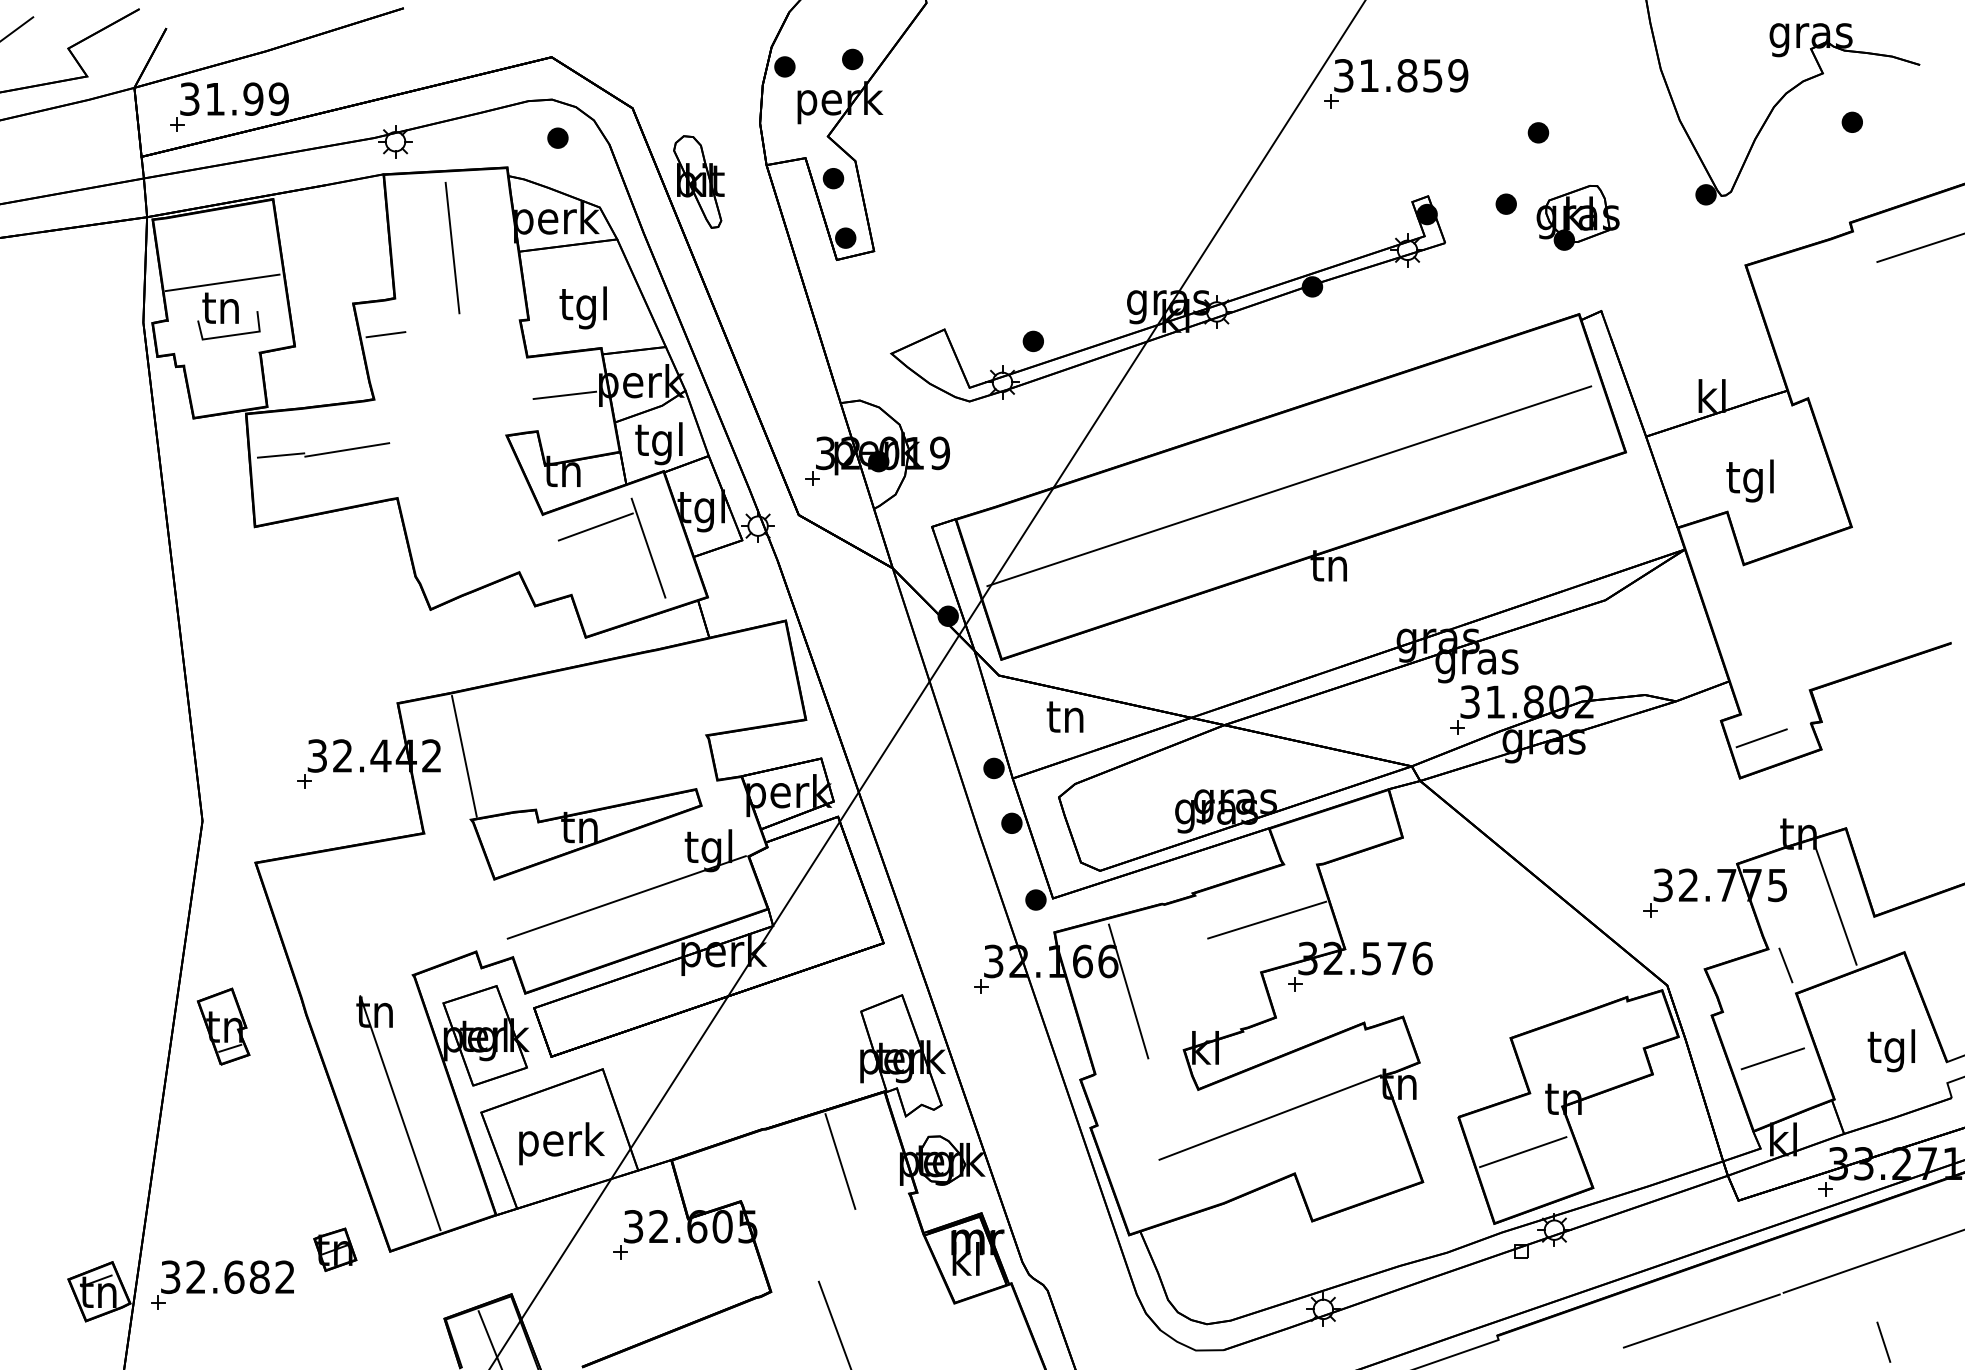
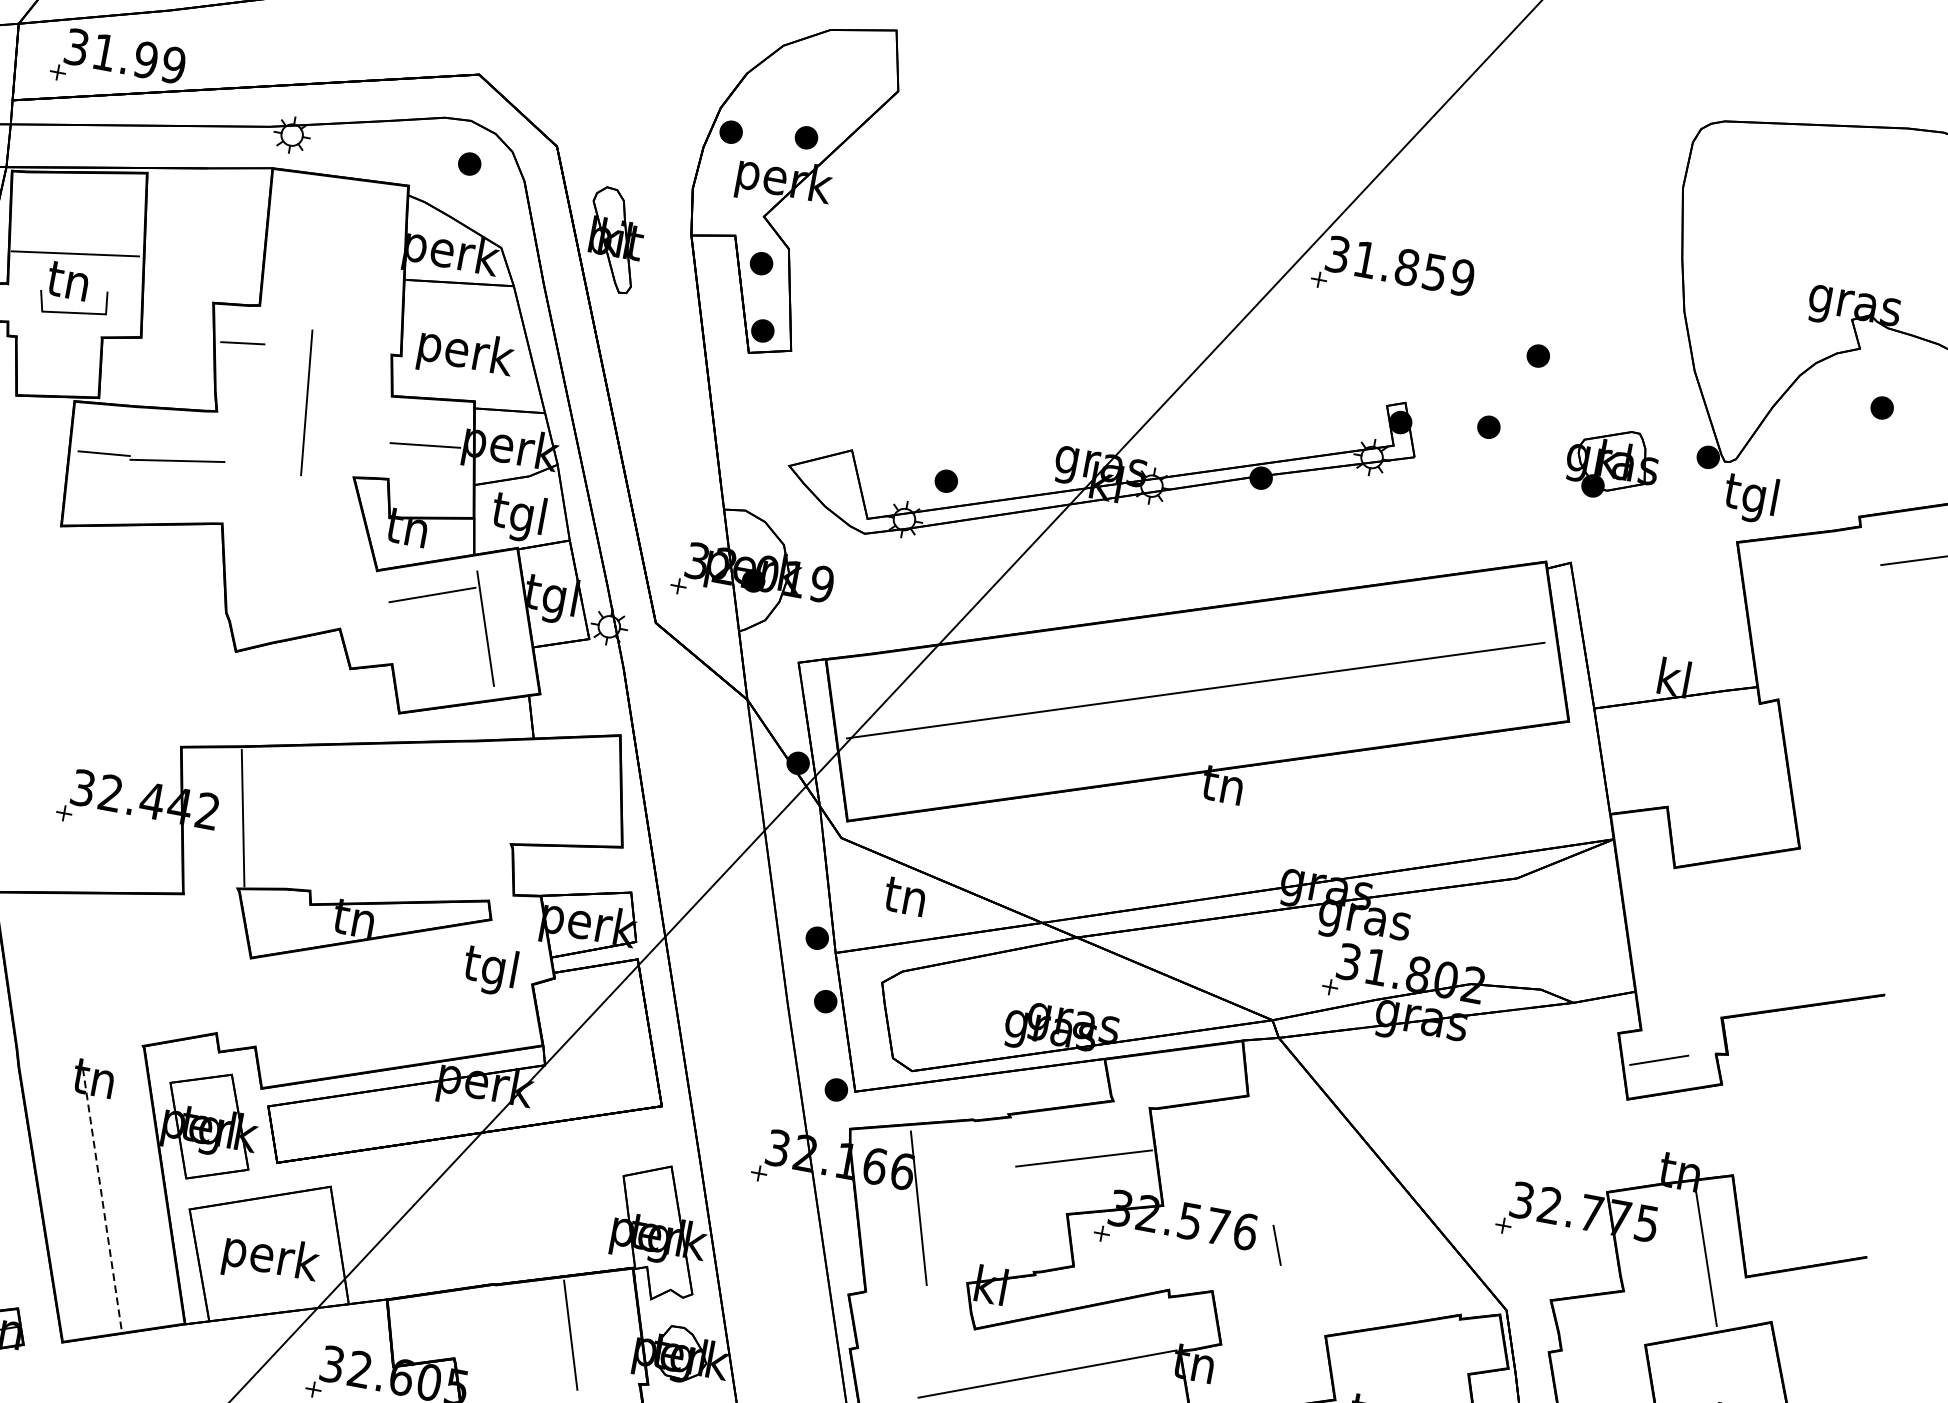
part: (1577, 217) -> (1611, 463), moved
line: (452, 248) -> (306, 403), moved
text: (585, 307) -> (465, 353), tgl -> perk
text: (1749, 480) -> (1749, 497), moved
line: (626, 897) -> (391, 1004), removed
line: (1785, 965) -> (1276, 1245), moved
line: (400, 1113) -> (101, 1194), solid -> dashed

